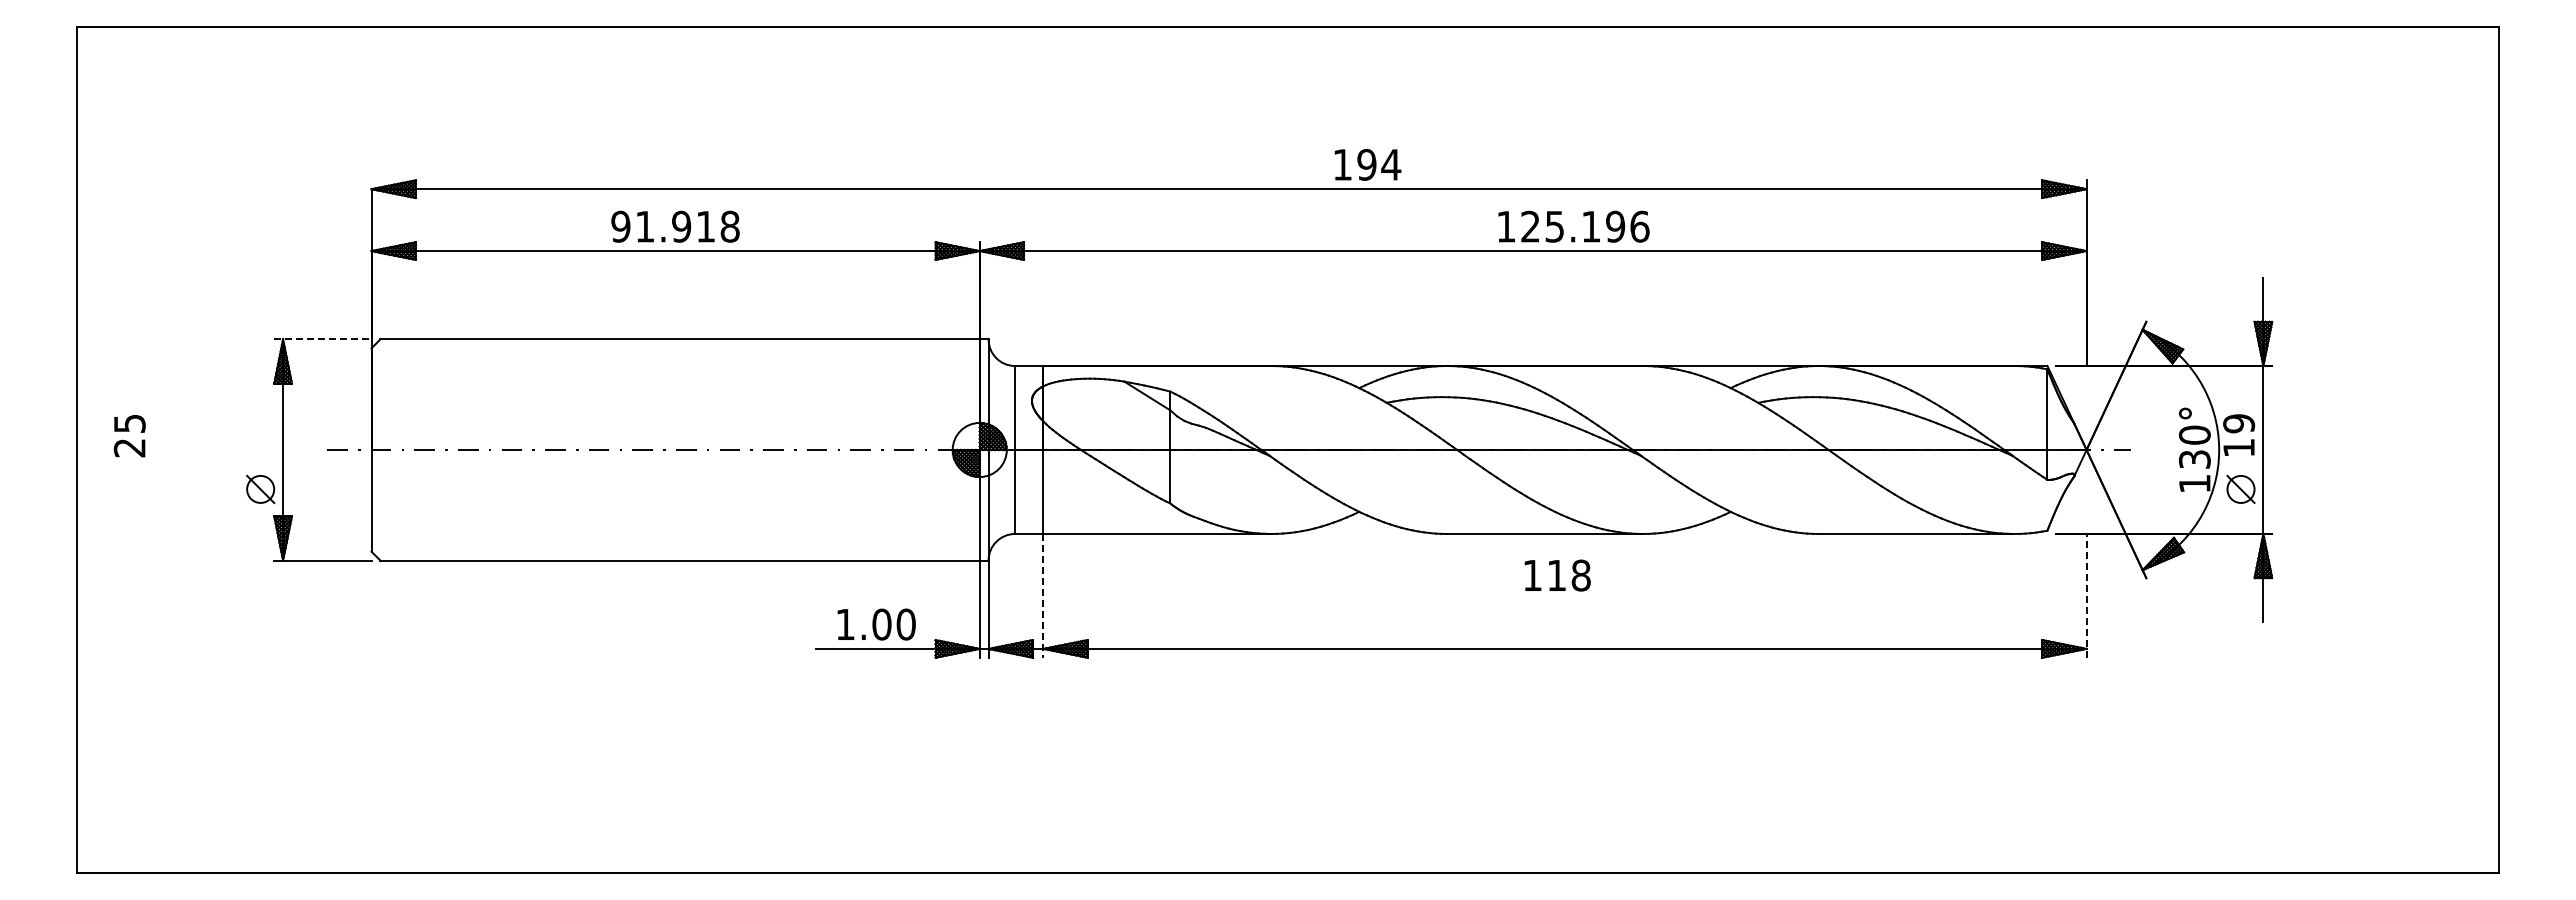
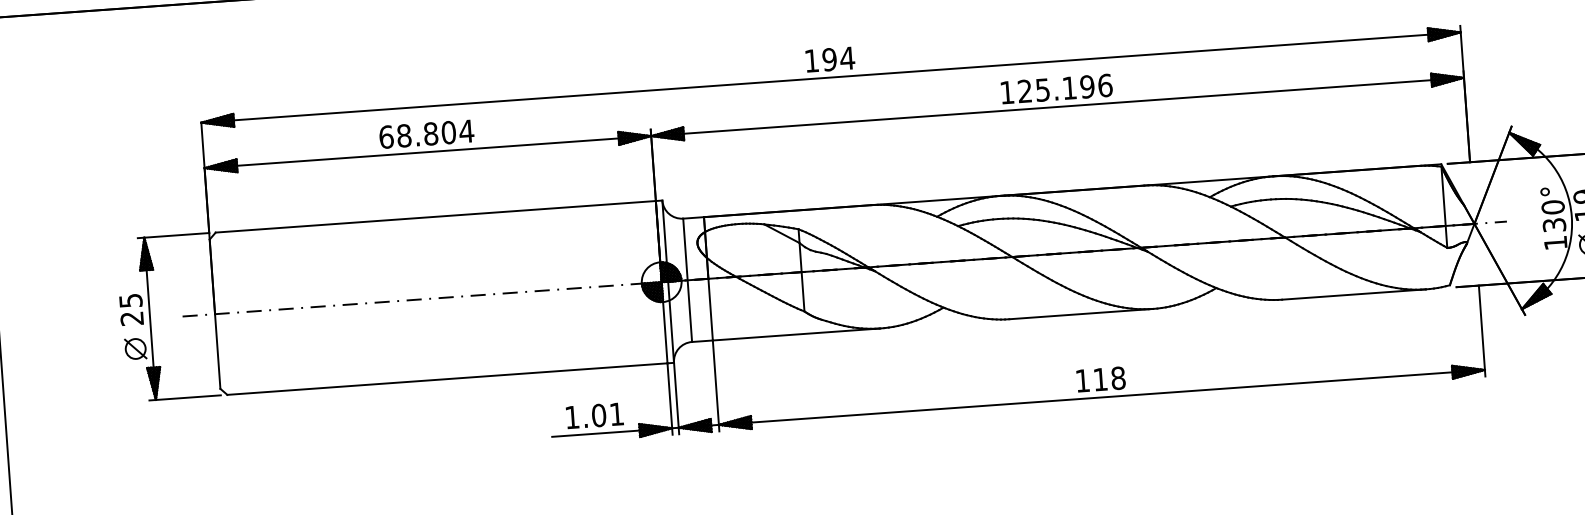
text: (1367, 164) -> (830, 59), moved
text: (675, 226) -> (426, 134), 91.918 -> 68.804
text: (1573, 226) -> (1056, 88), moved
line: (322, 339) -> (173, 235), dashed -> solid
text: (129, 436) -> (131, 310), moved
text: (1557, 575) -> (1100, 379), moved
line: (1043, 595) -> (716, 385), dashed -> solid
line: (2086, 595) -> (1482, 330), dashed -> solid
text: (905, 624) -> (616, 414), 1.00 -> 1.01

